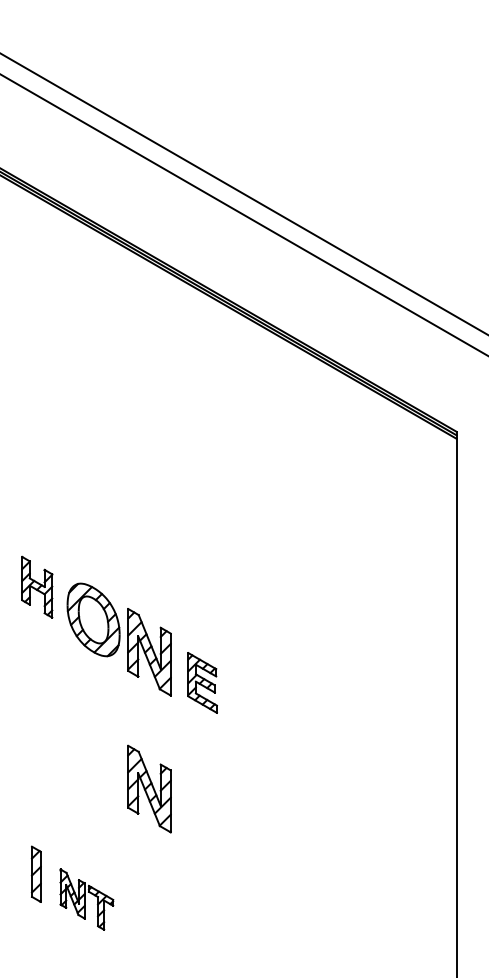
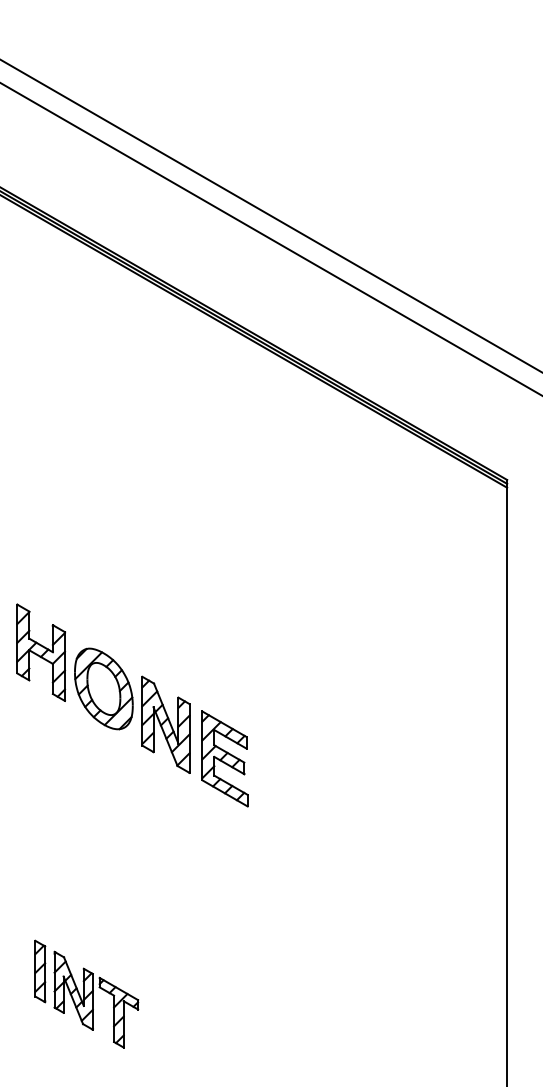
part: (37, 587) -> (41, 652), size x1.43
part: (202, 682) -> (224, 758), size x1.43
part: (149, 788) -> (165, 876), removed
part: (86, 899) -> (96, 999), size x1.43

